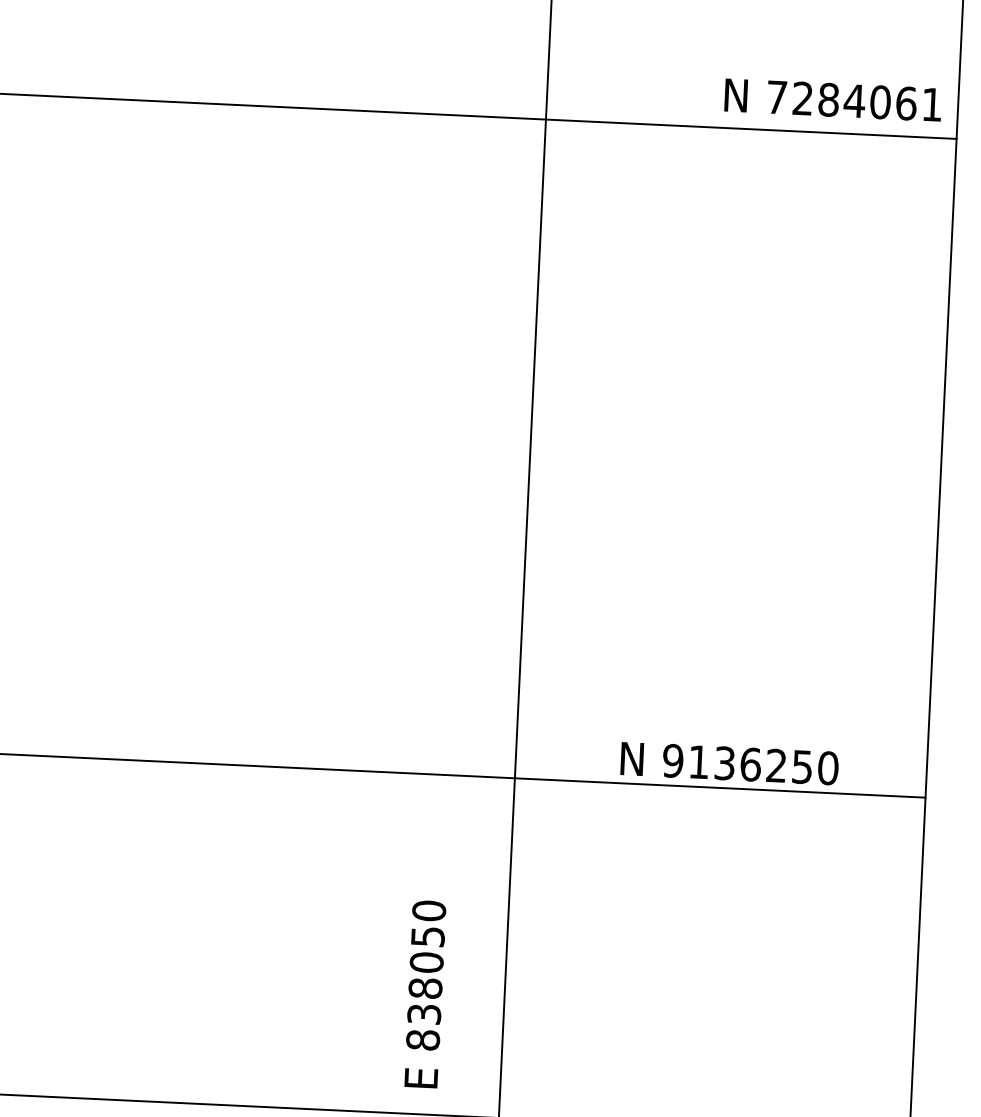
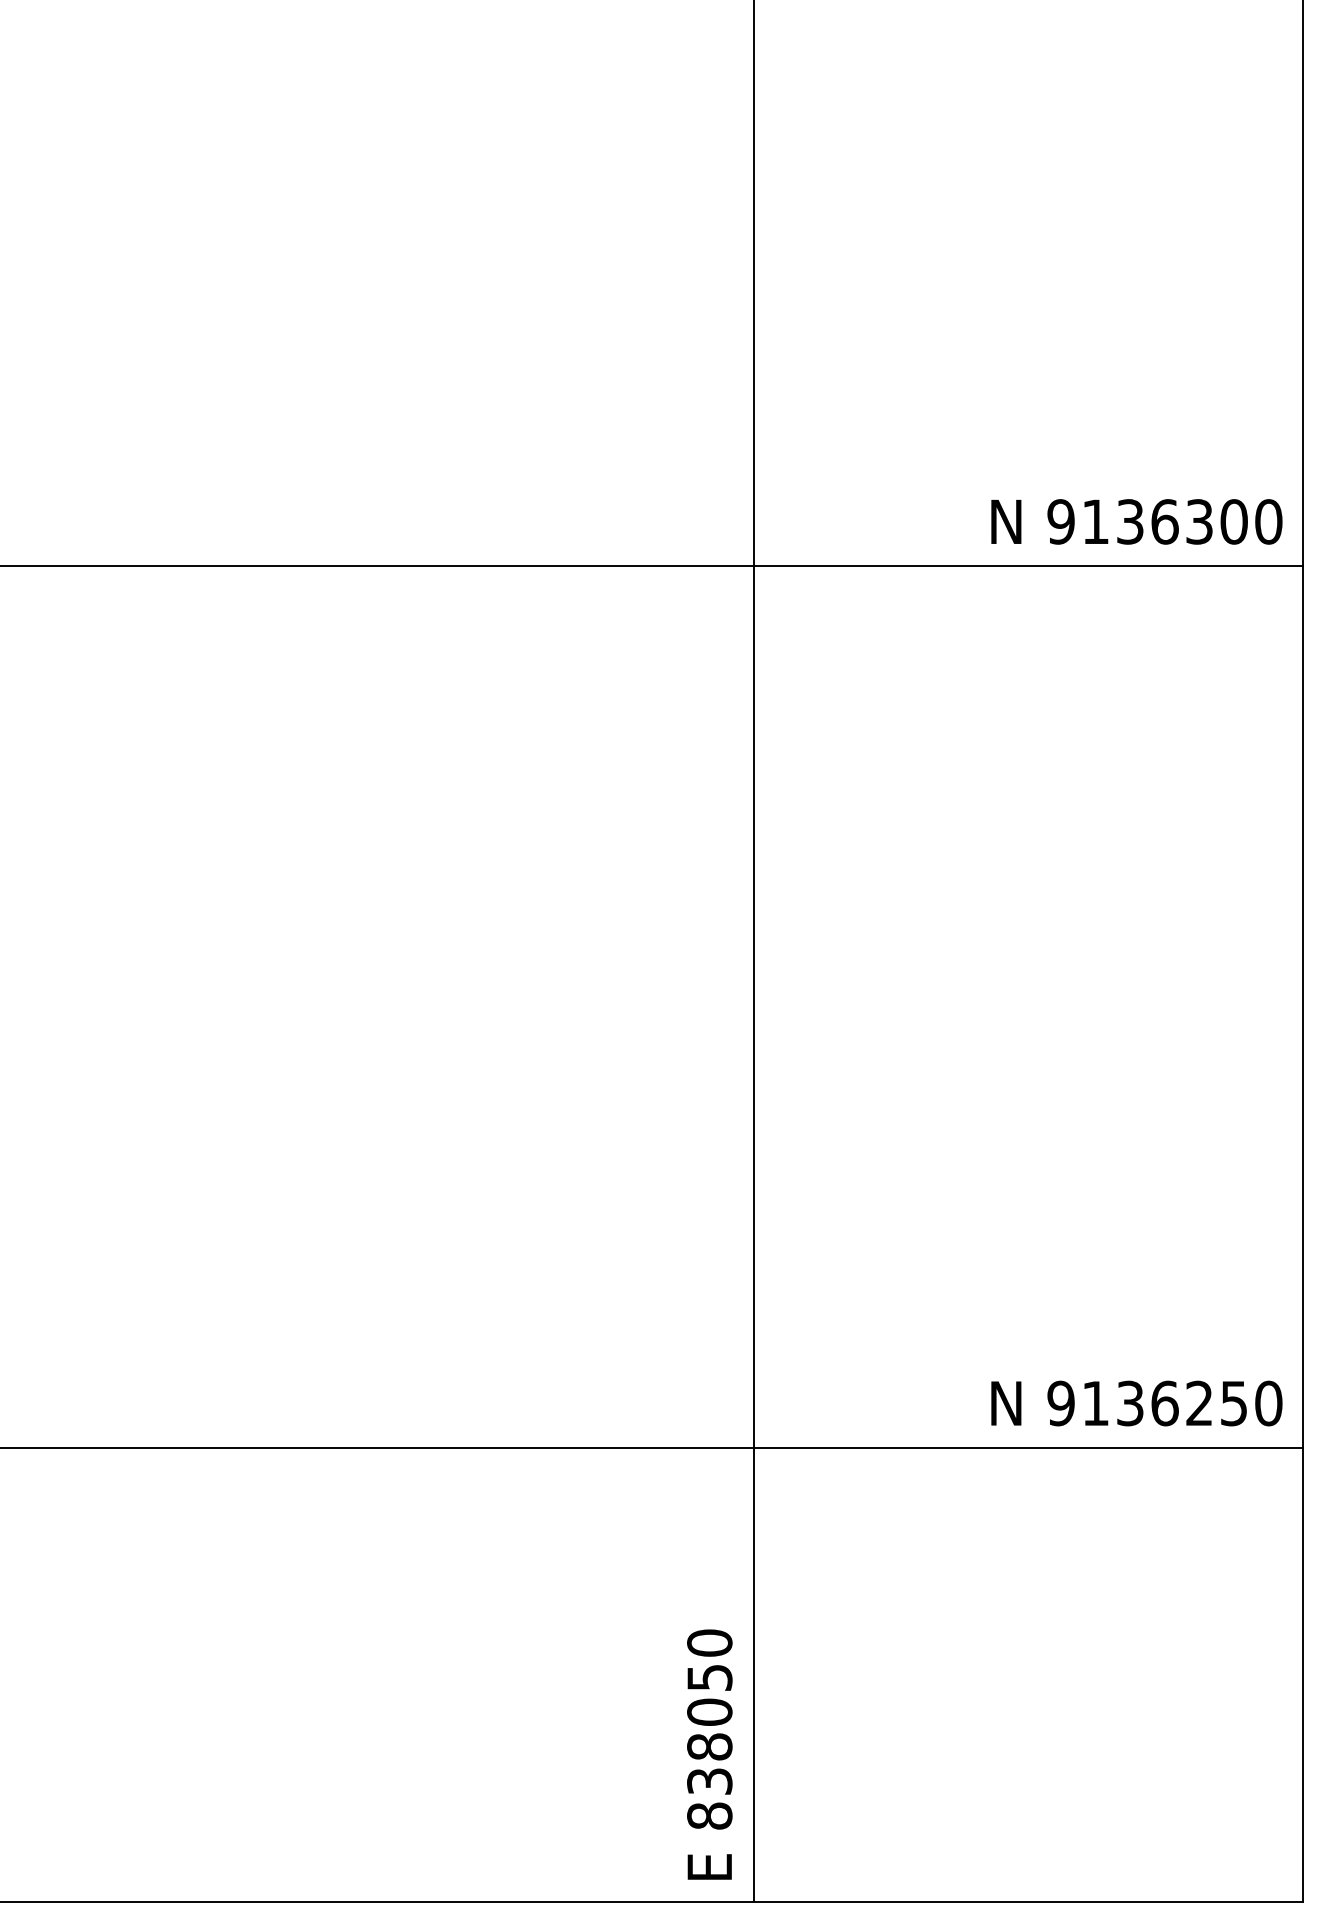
text: (854, 100) -> (1164, 521), 7284061 -> 9136300
text: (729, 763) -> (1136, 1403), moved
text: (425, 994) -> (709, 1754), moved

